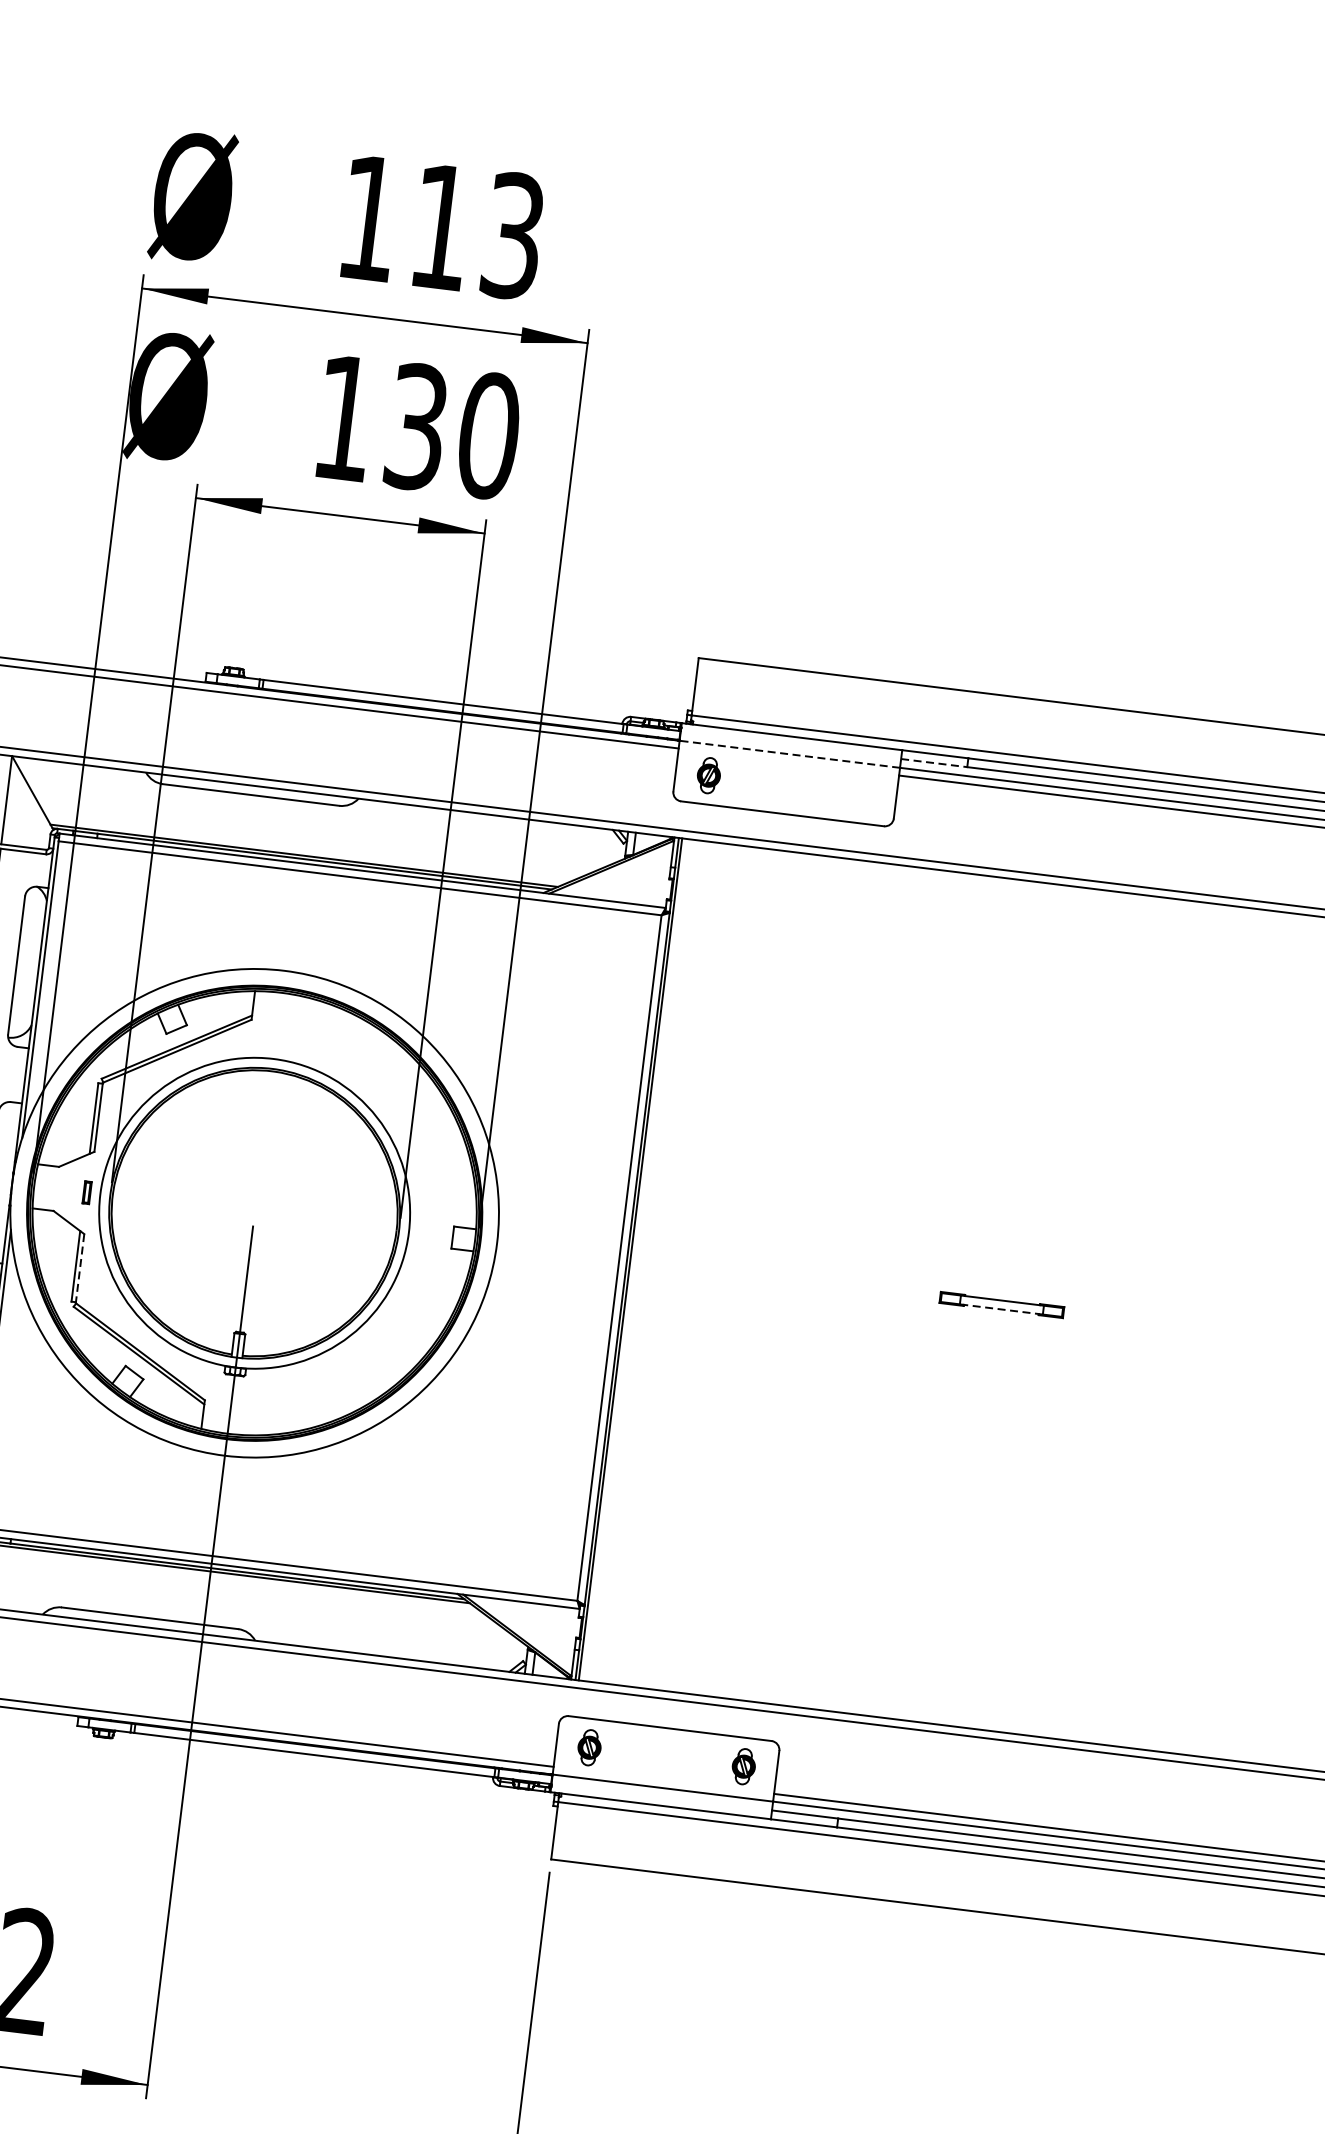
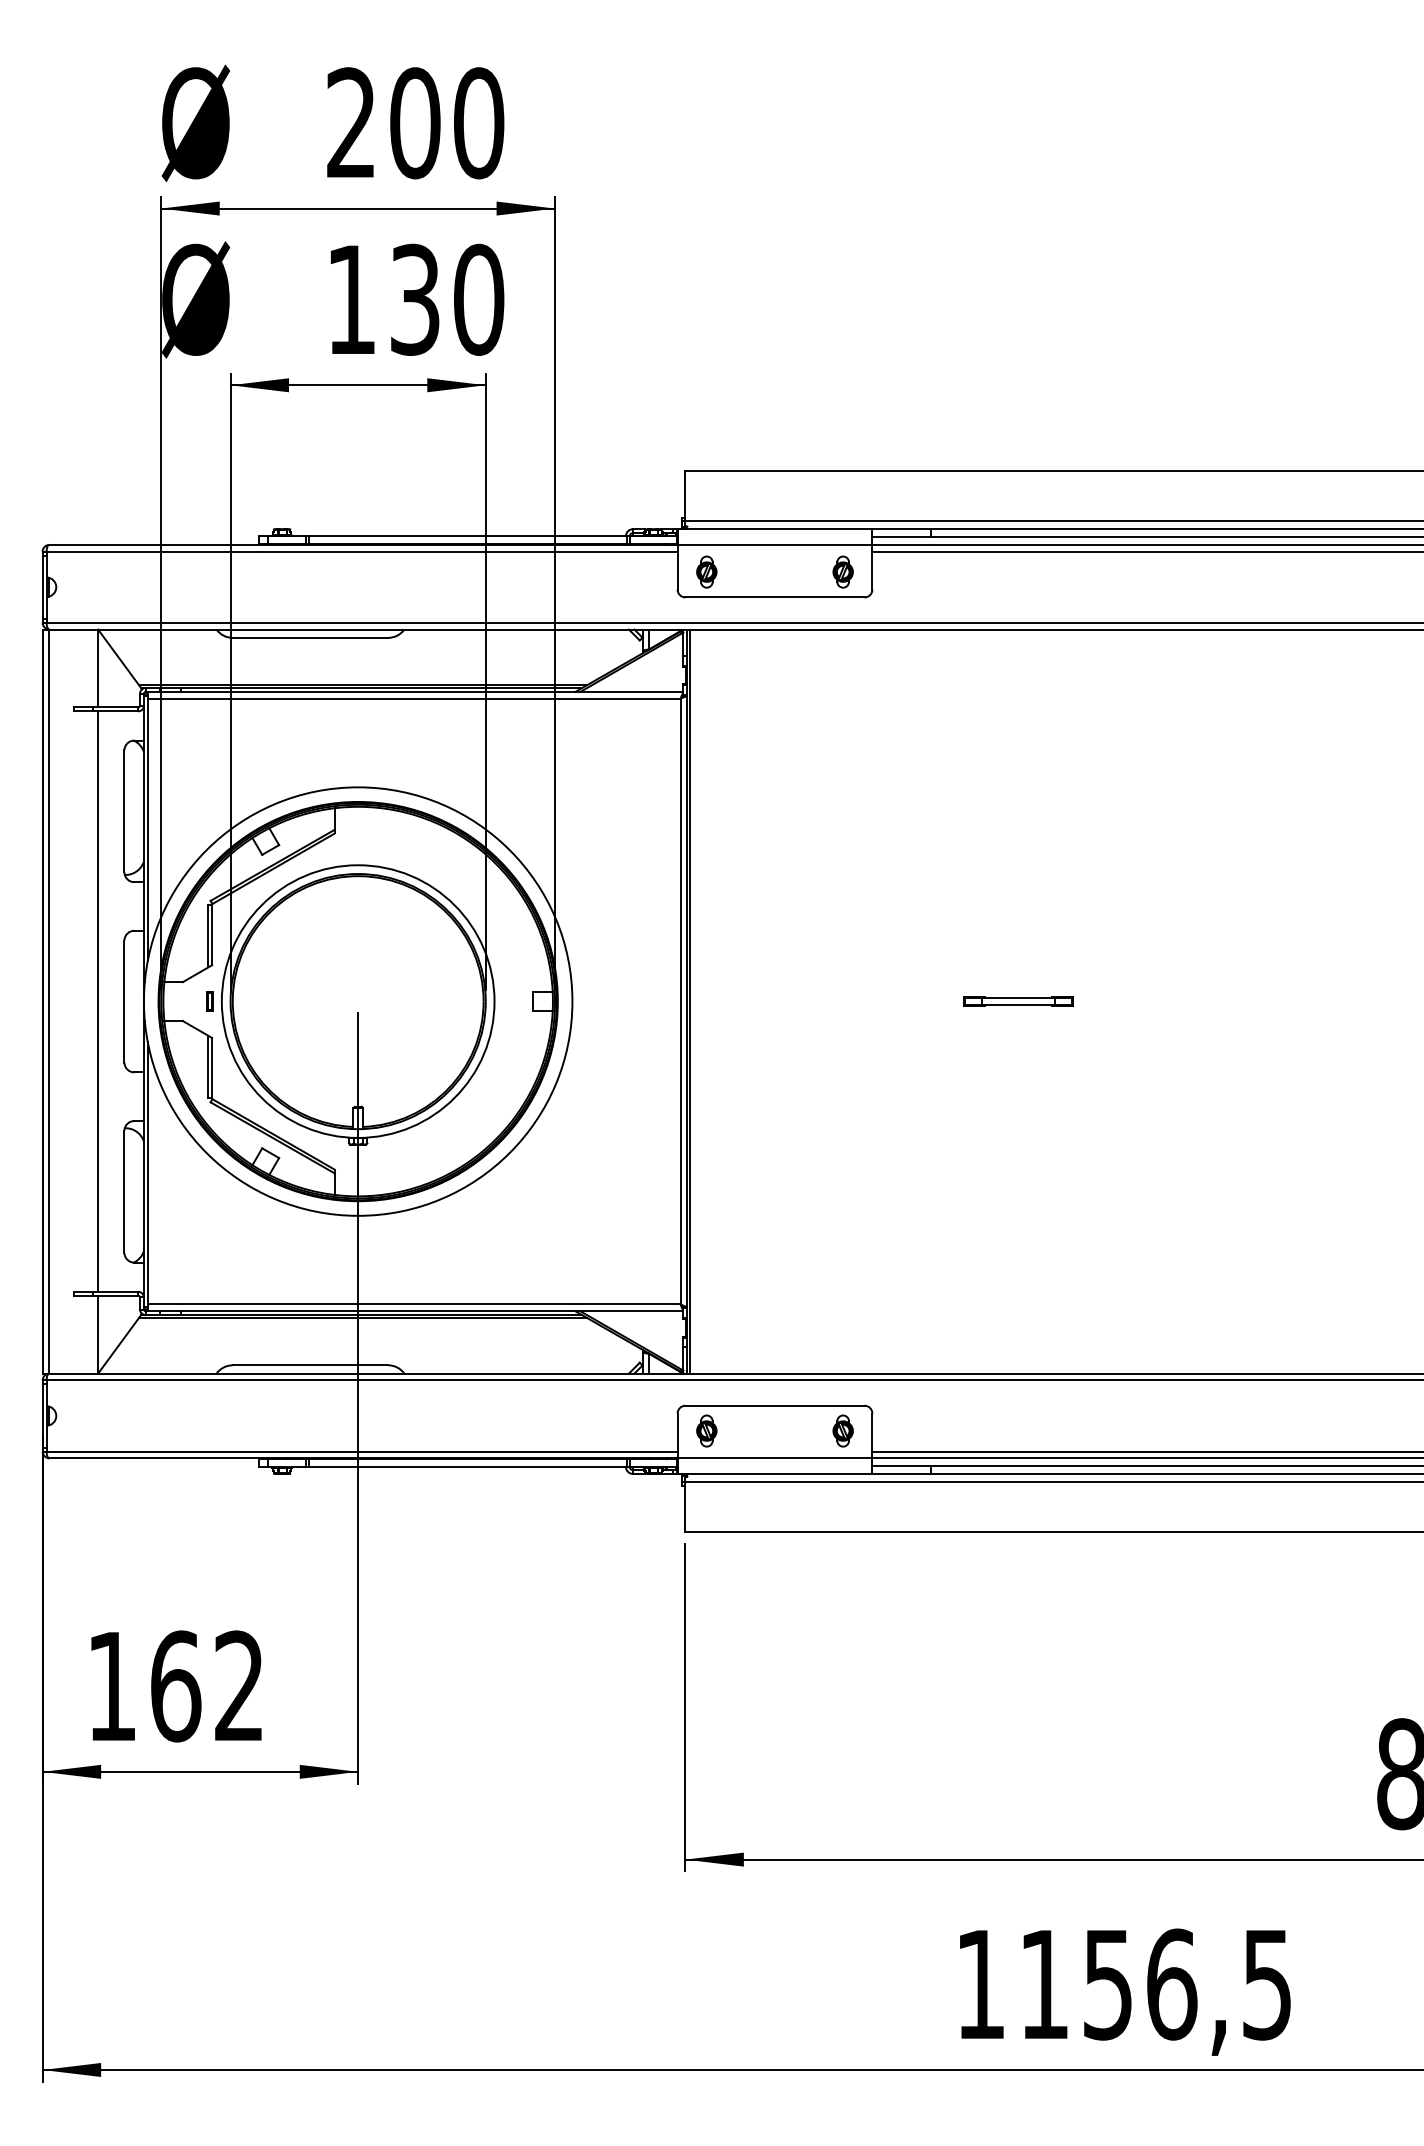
text: (441, 227) -> (415, 123), 113 -> 200
line: (789, 753) -> (774, 544), dashed -> solid
line: (935, 763) -> (902, 537), dashed -> solid
part: (862, 793) -> (842, 571), added
line: (80, 1268) -> (212, 1068), dashed -> solid
line: (1001, 1309) -> (1018, 1005), dashed -> solid

